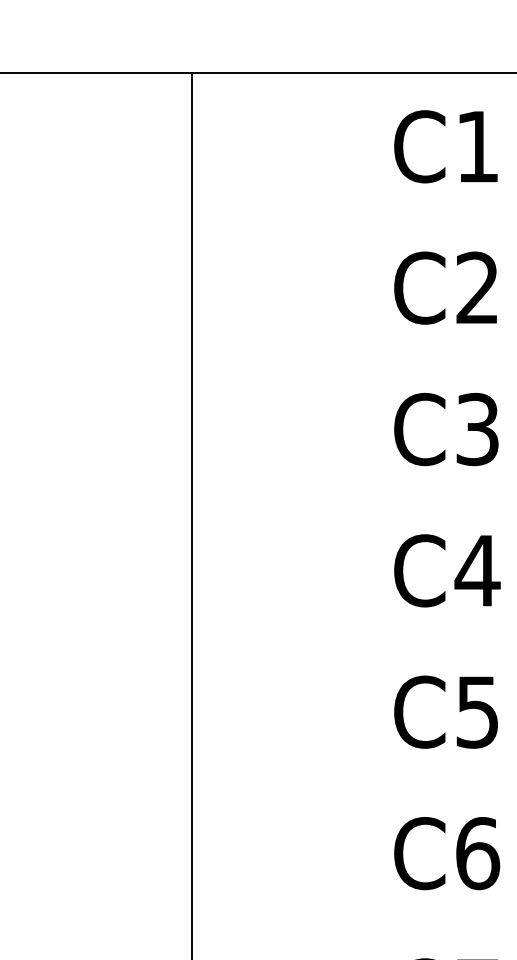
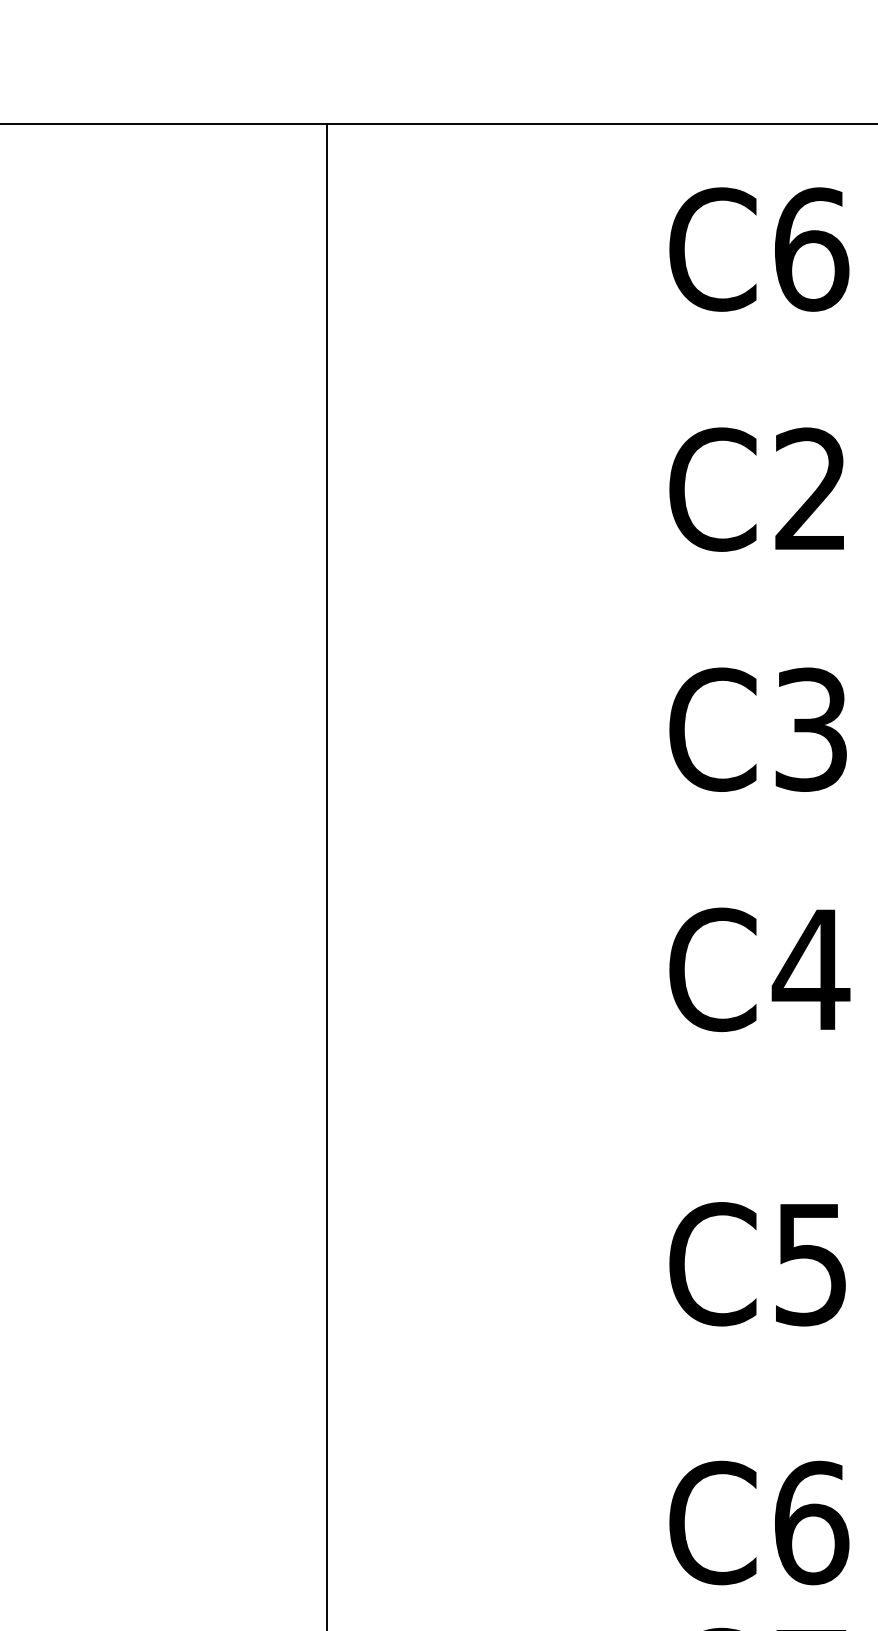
text: (478, 146) -> (812, 249), C1 -> C6
text: (445, 711) -> (756, 1263), moved
text: (447, 853) -> (760, 1522), moved

